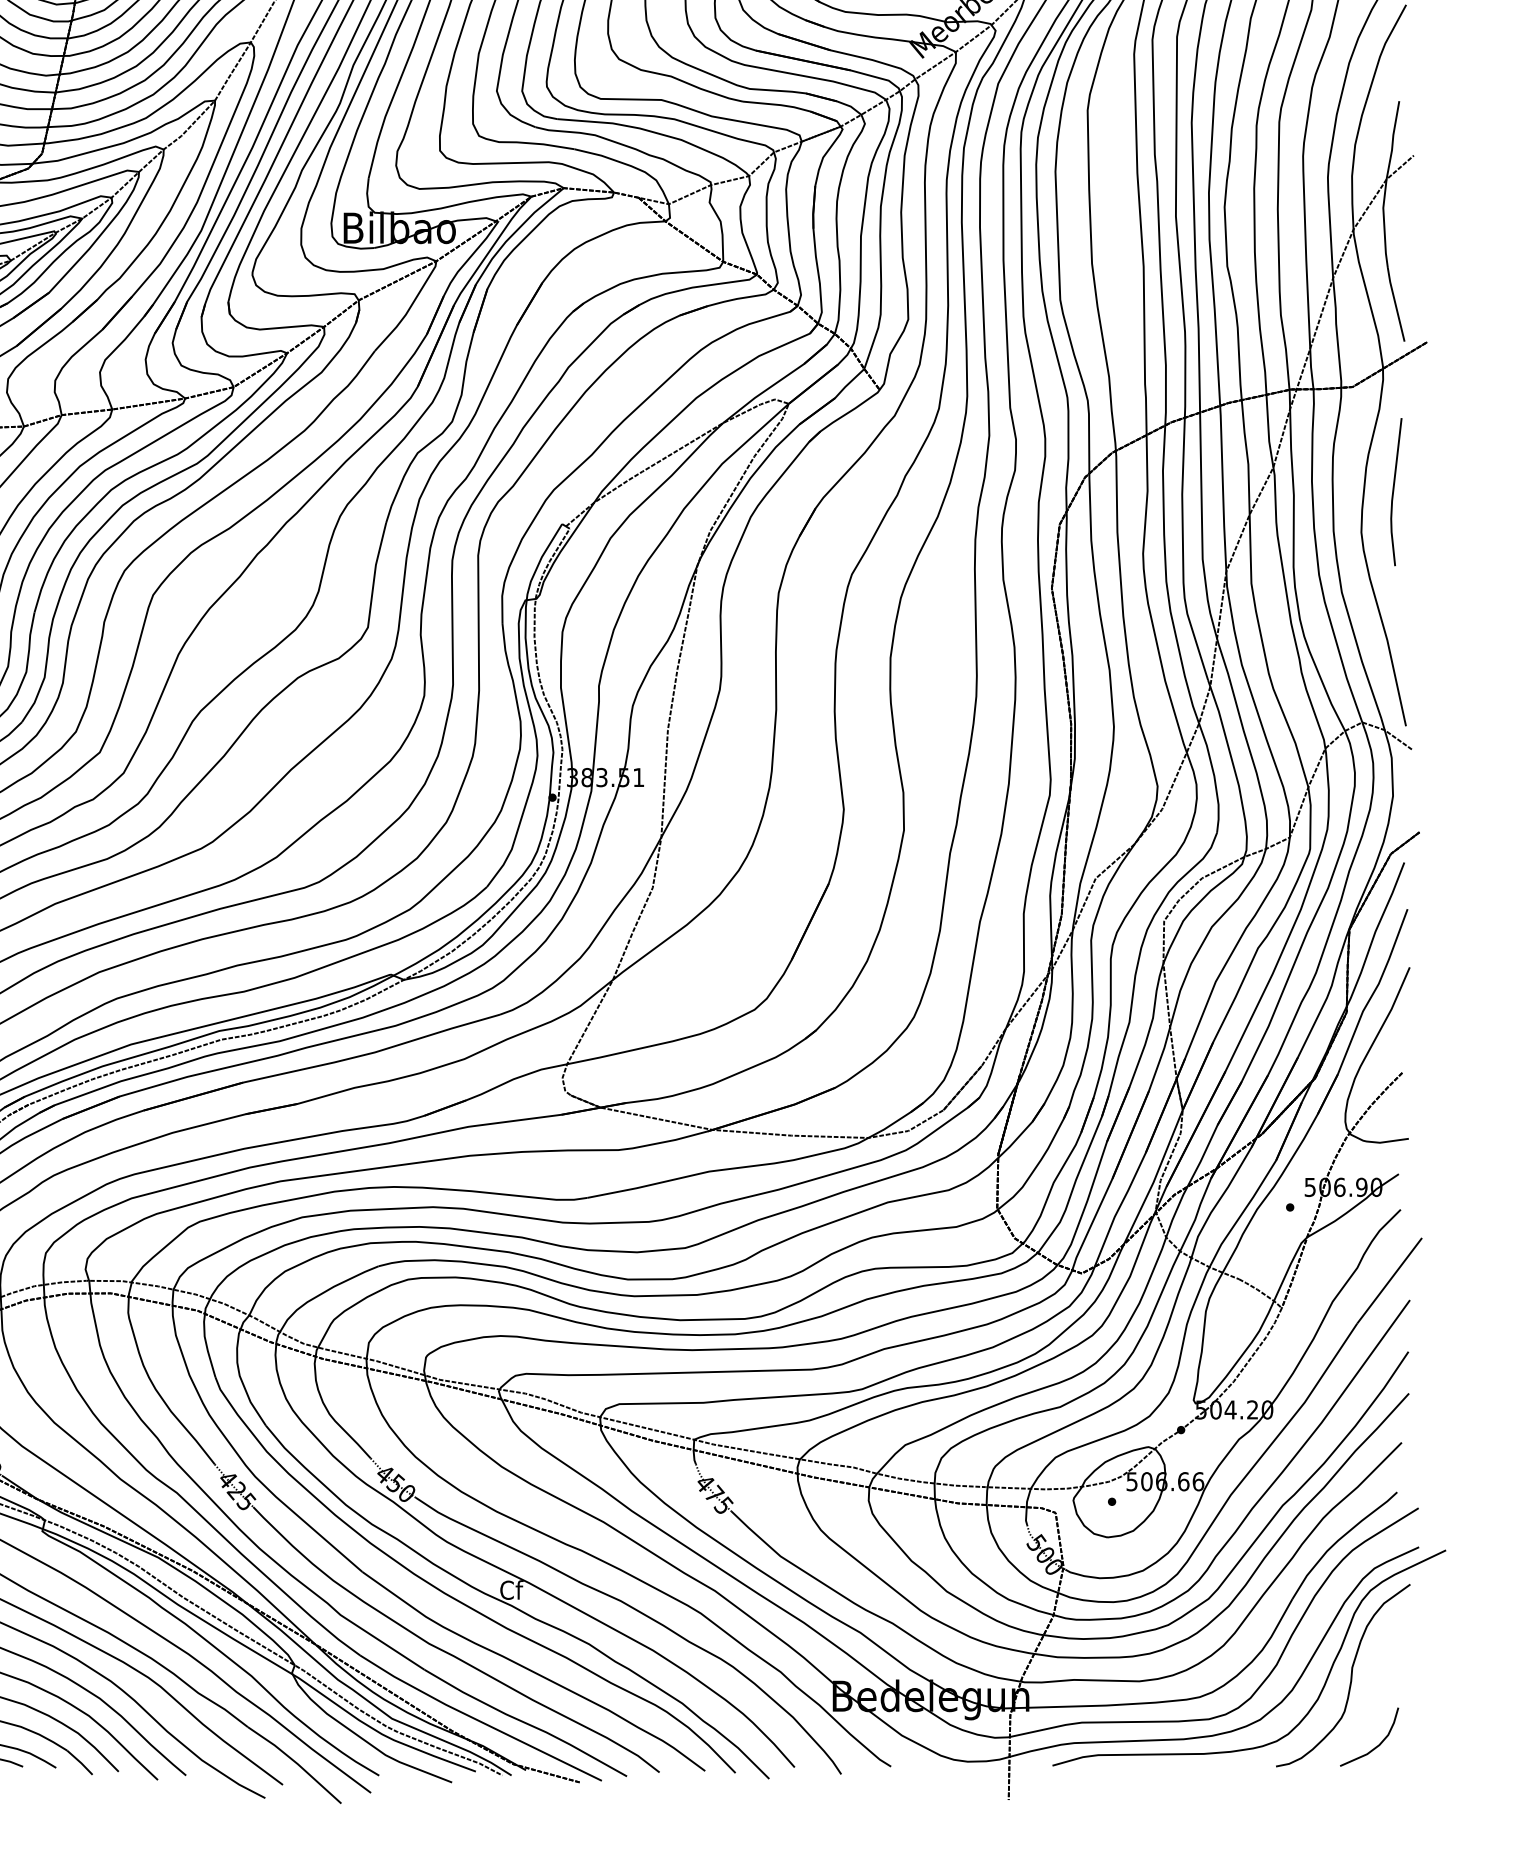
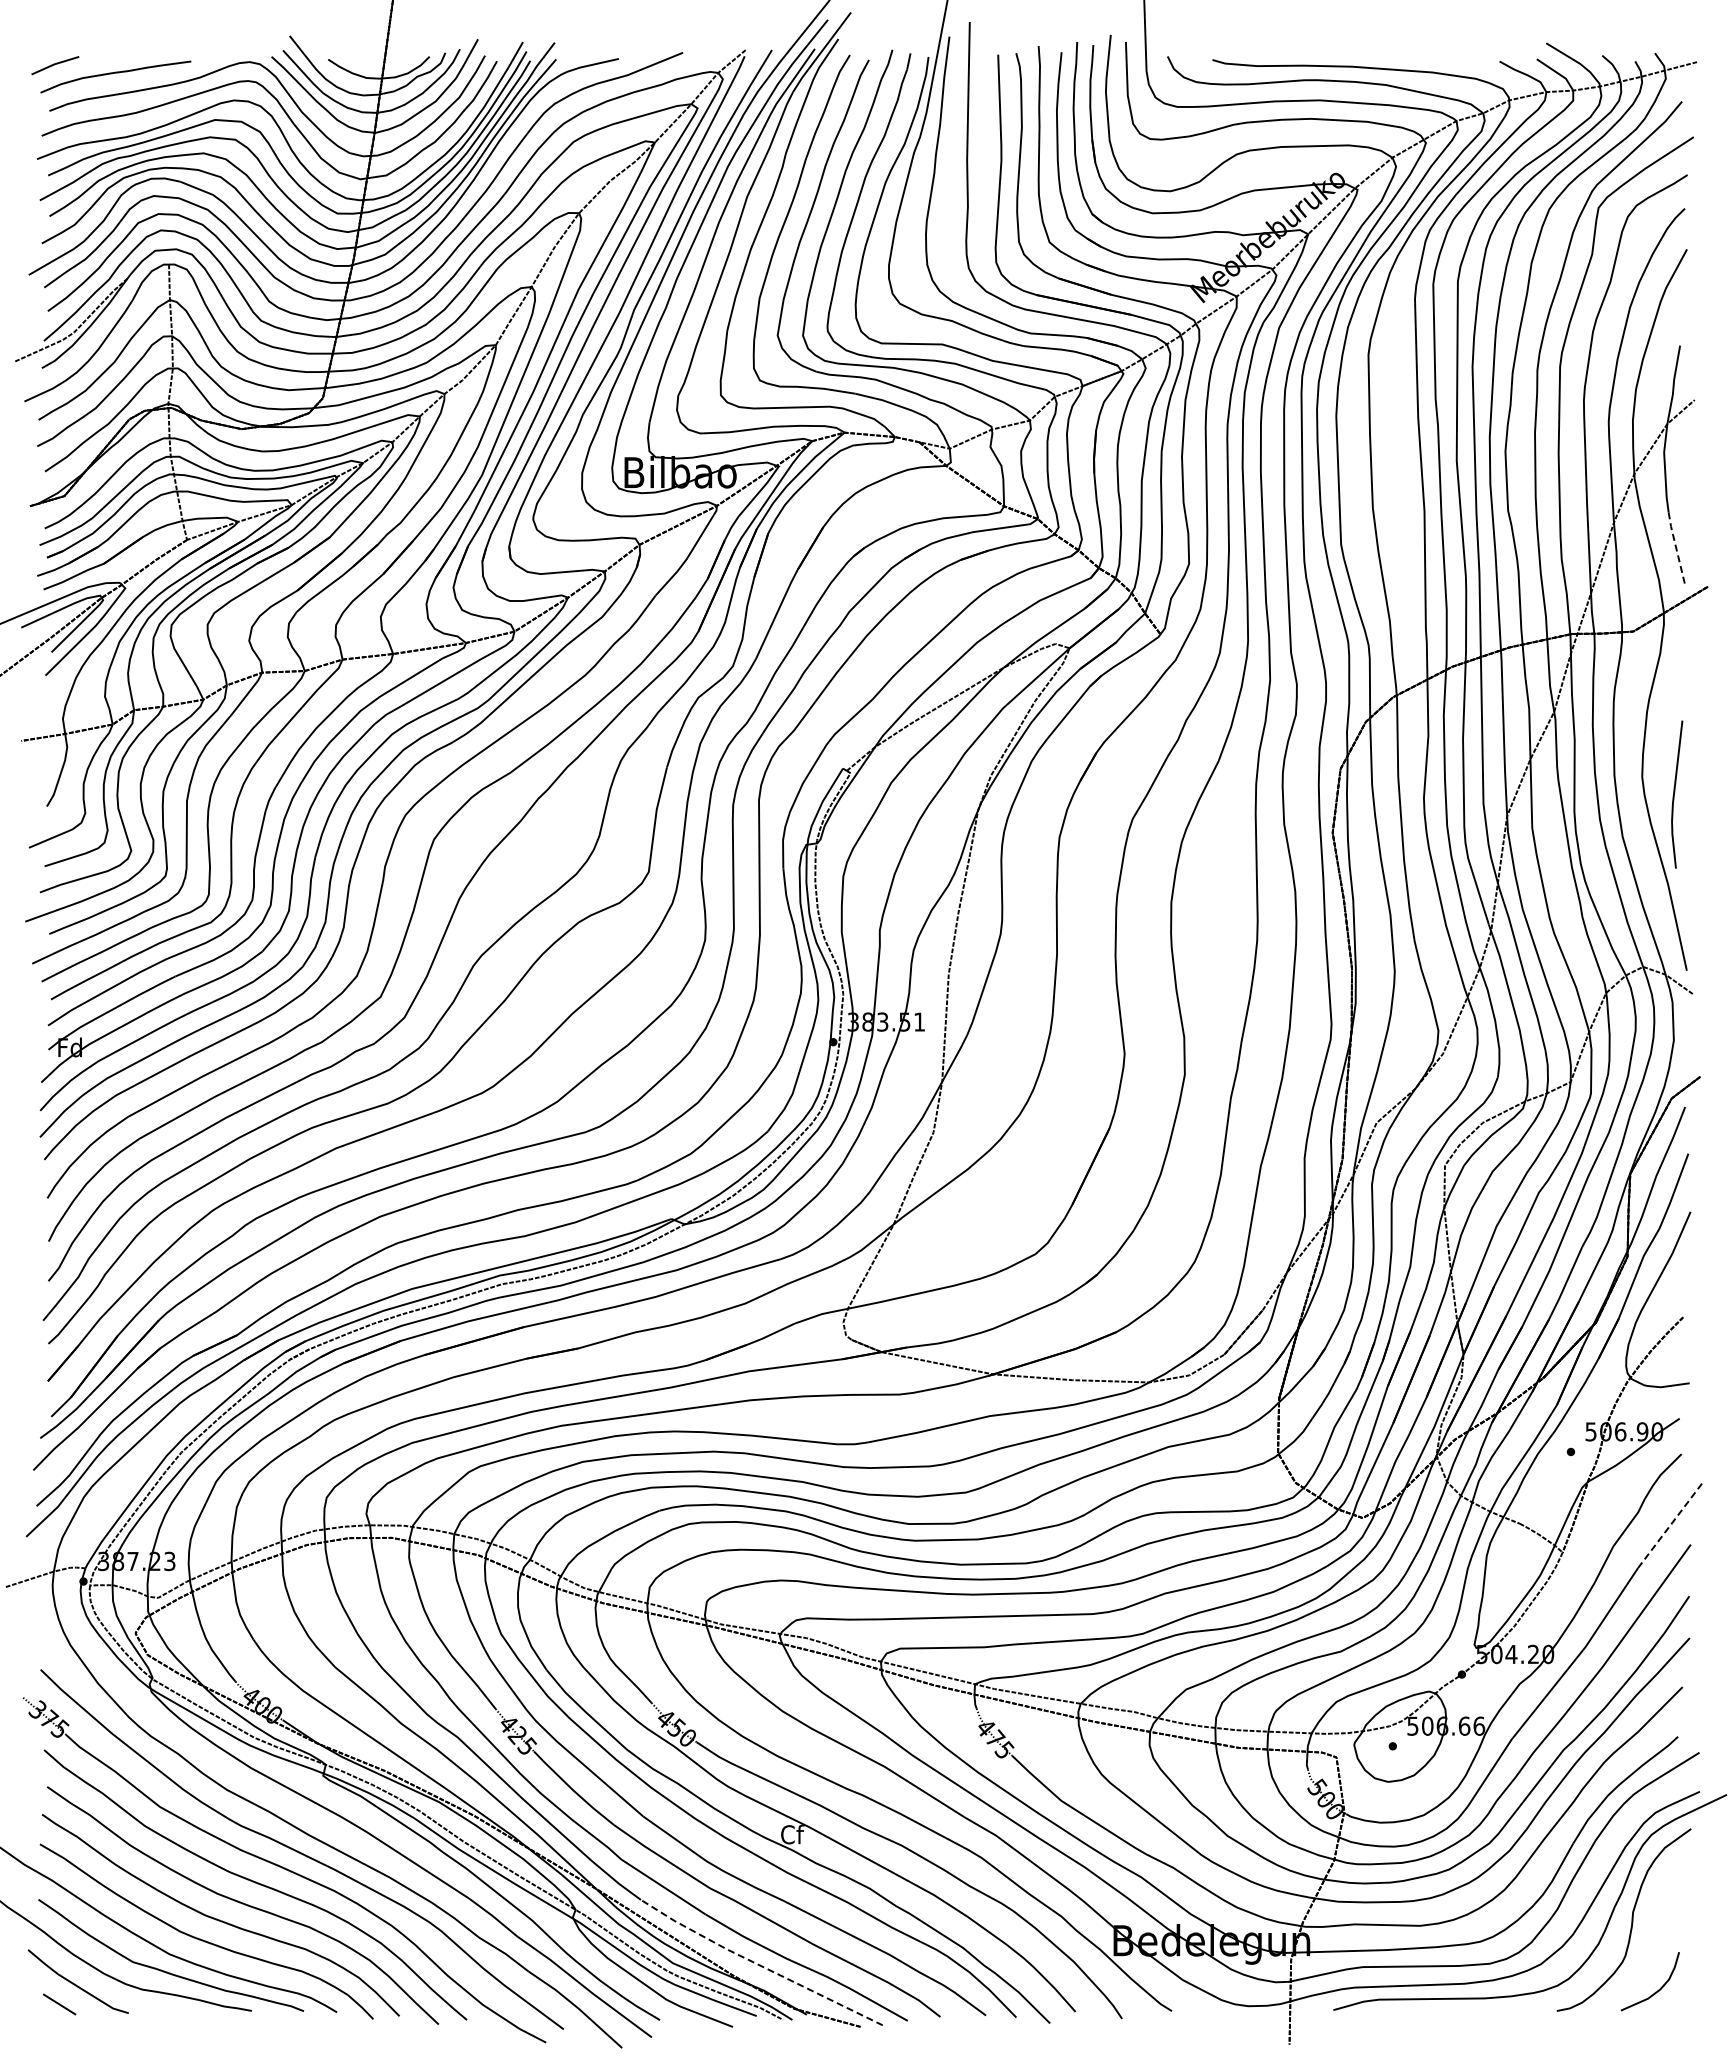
line: (1395, 304) -> (1676, 548), solid -> dashed
line: (1394, 490) -> (1675, 792), moved
line: (1389, 1281) -> (1670, 1525), solid -> dashed
line: (478, 1721) -> (759, 1965), solid -> dashed

